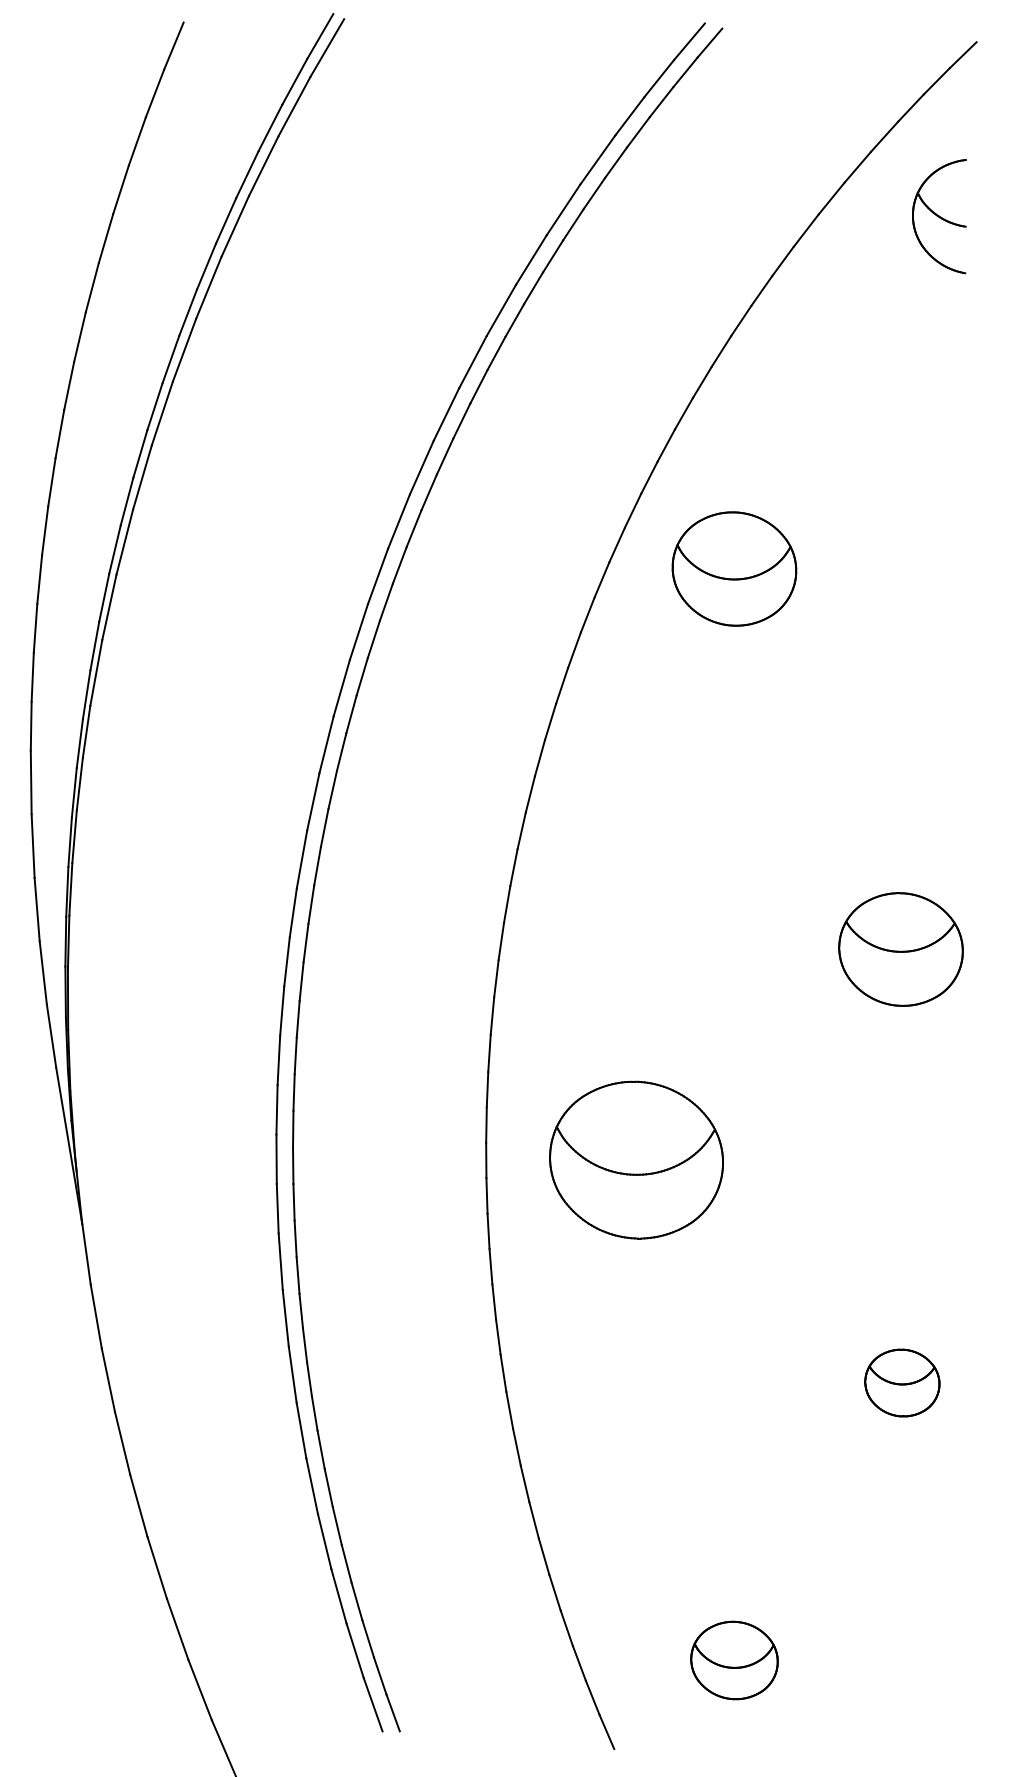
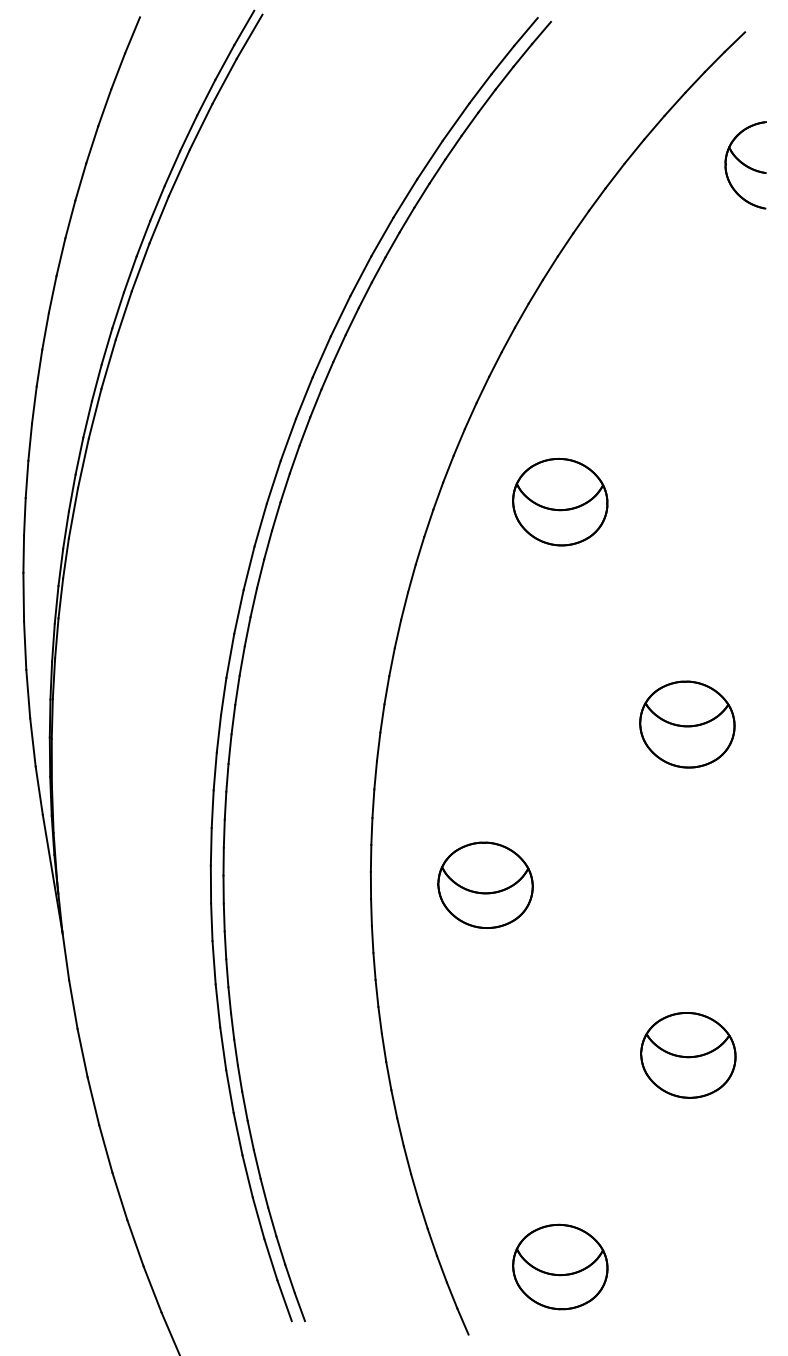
part: (939, 216) -> (745, 165), moved
part: (734, 568) -> (560, 501), moved
part: (636, 1160) -> (485, 885), size x0.71
part: (902, 1382) -> (688, 1054), size x1.67
part: (734, 1660) -> (560, 1267), size x1.43

